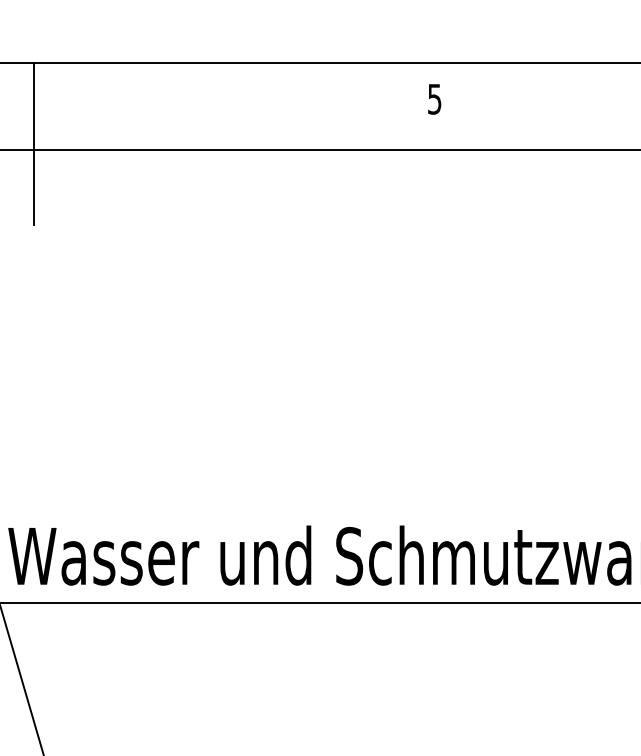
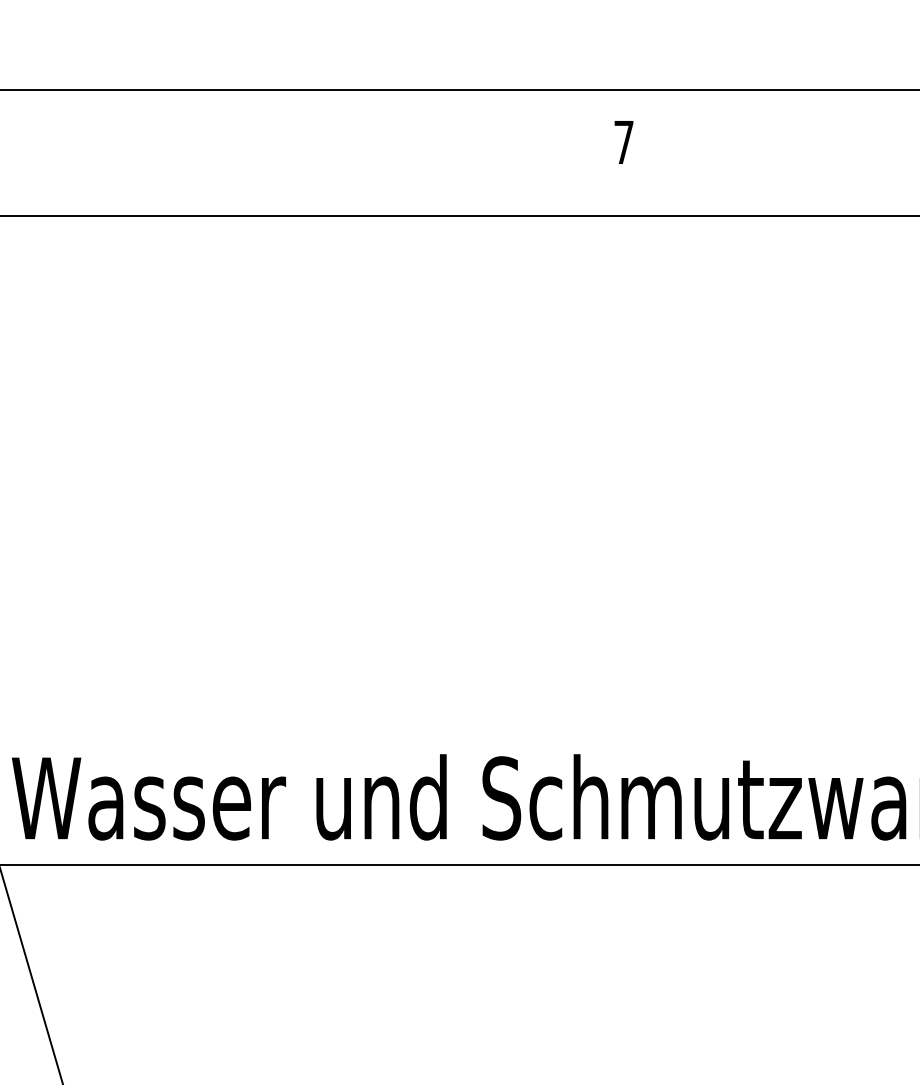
text: (434, 99) -> (623, 142), 5 -> 7
line: (33, 143) -> (48, 205), removed

